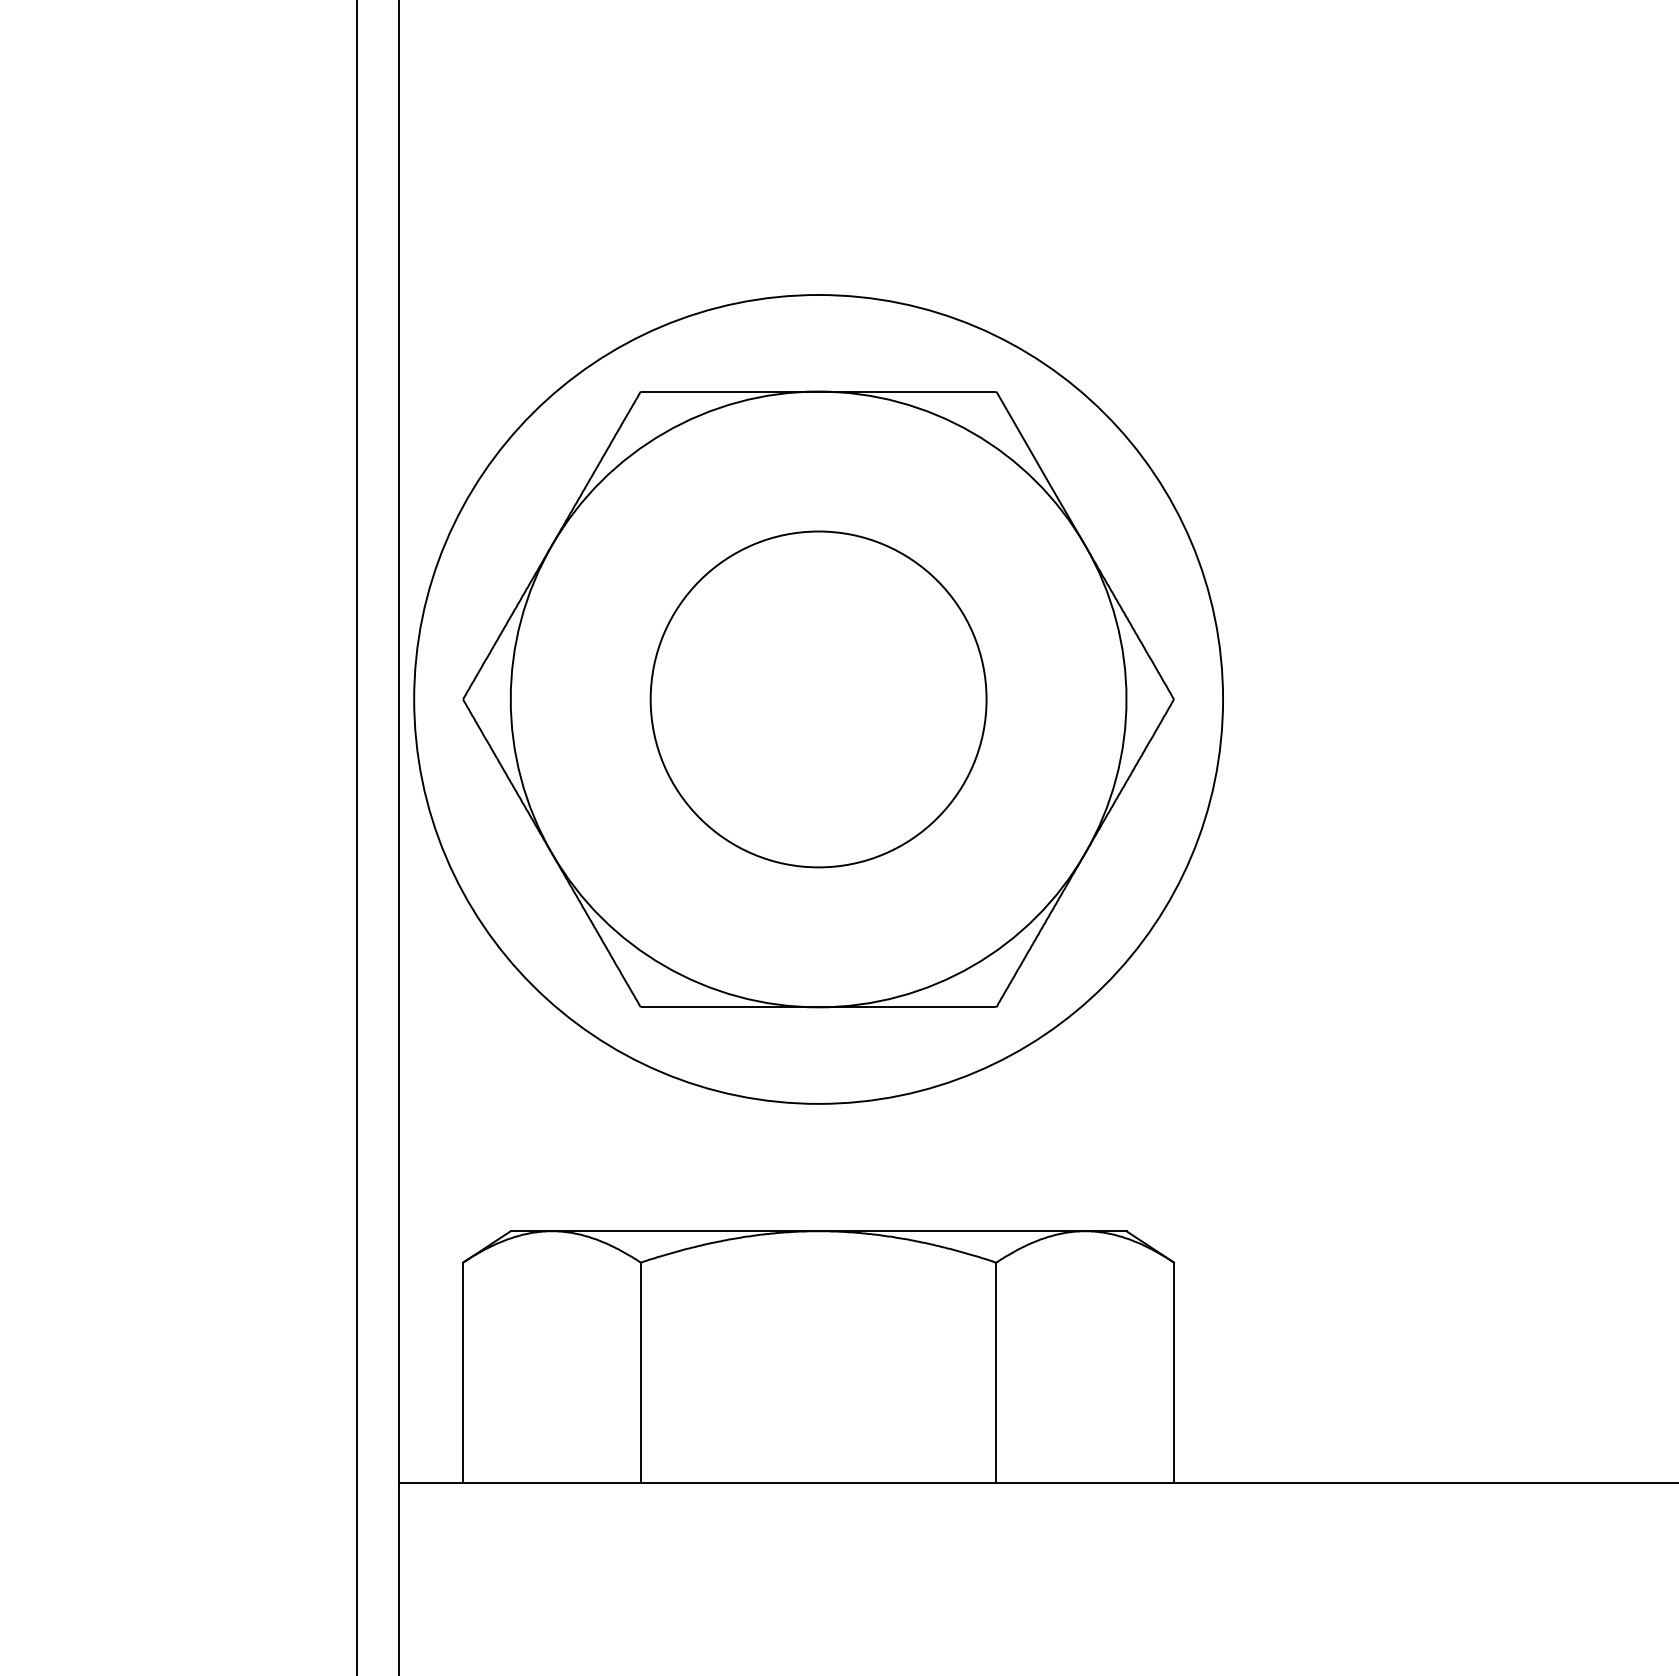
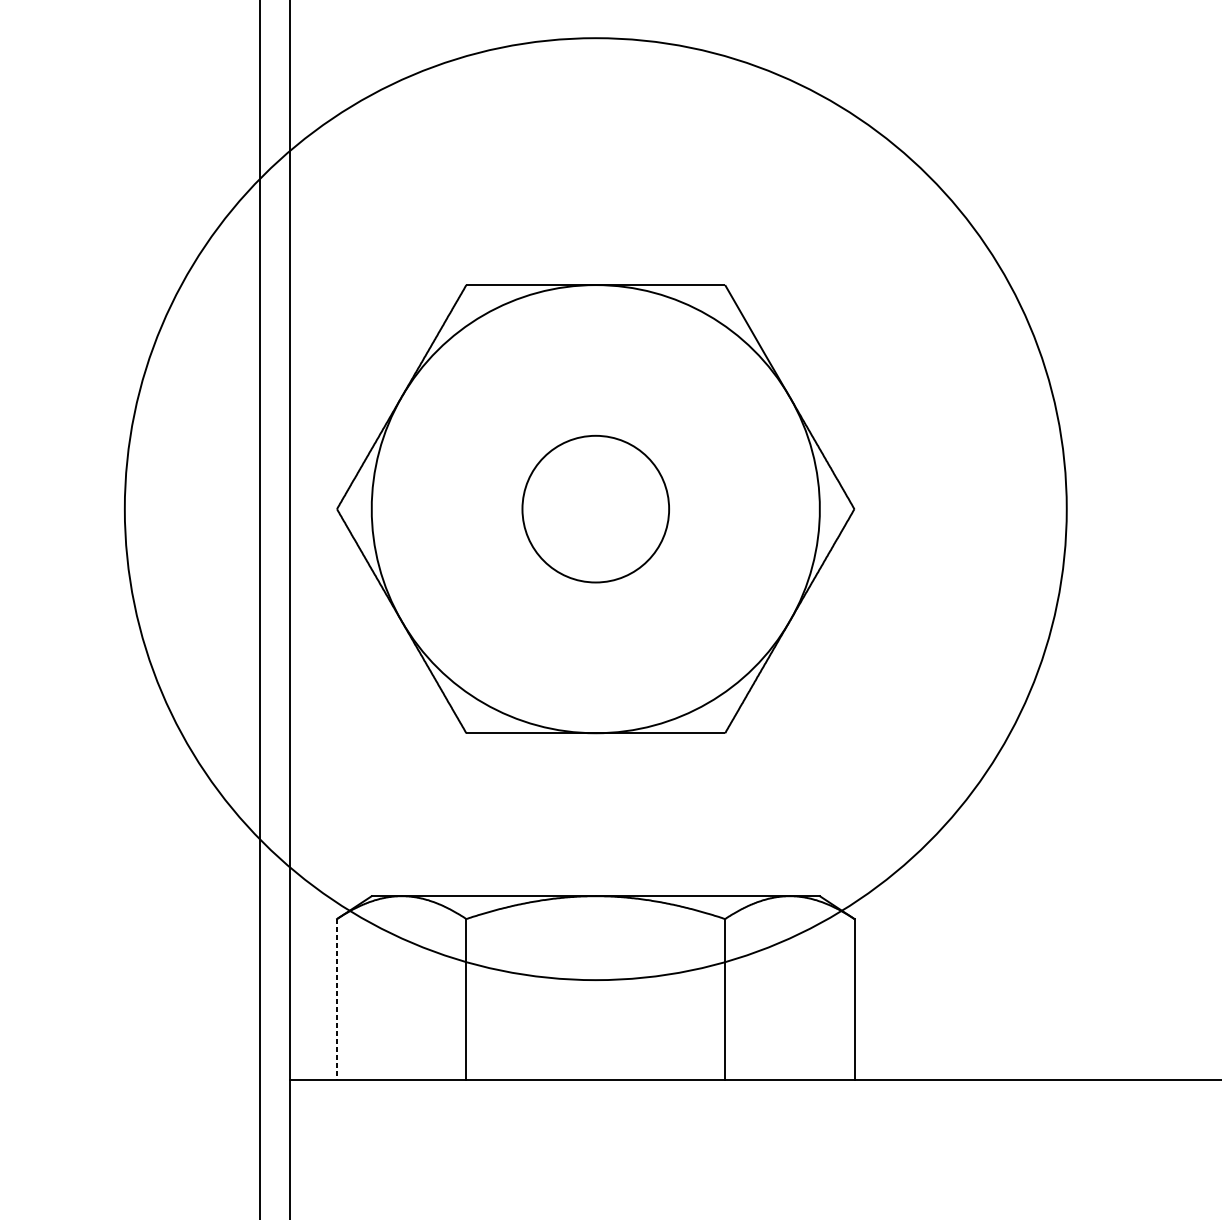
circle: (818, 699) -> (595, 509), size x0.6
circle: (818, 699) -> (595, 509), size x1.6
line: (463, 1373) -> (337, 999), solid -> dashed

